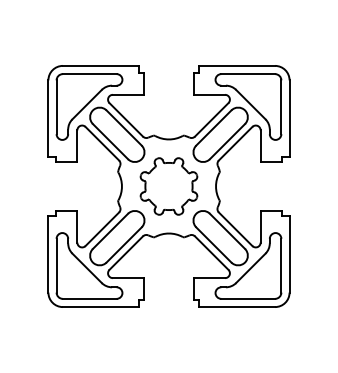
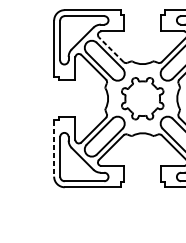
line: (126, 119) -> (111, 49), solid -> dashed
line: (48, 254) -> (54, 148), solid -> dashed

